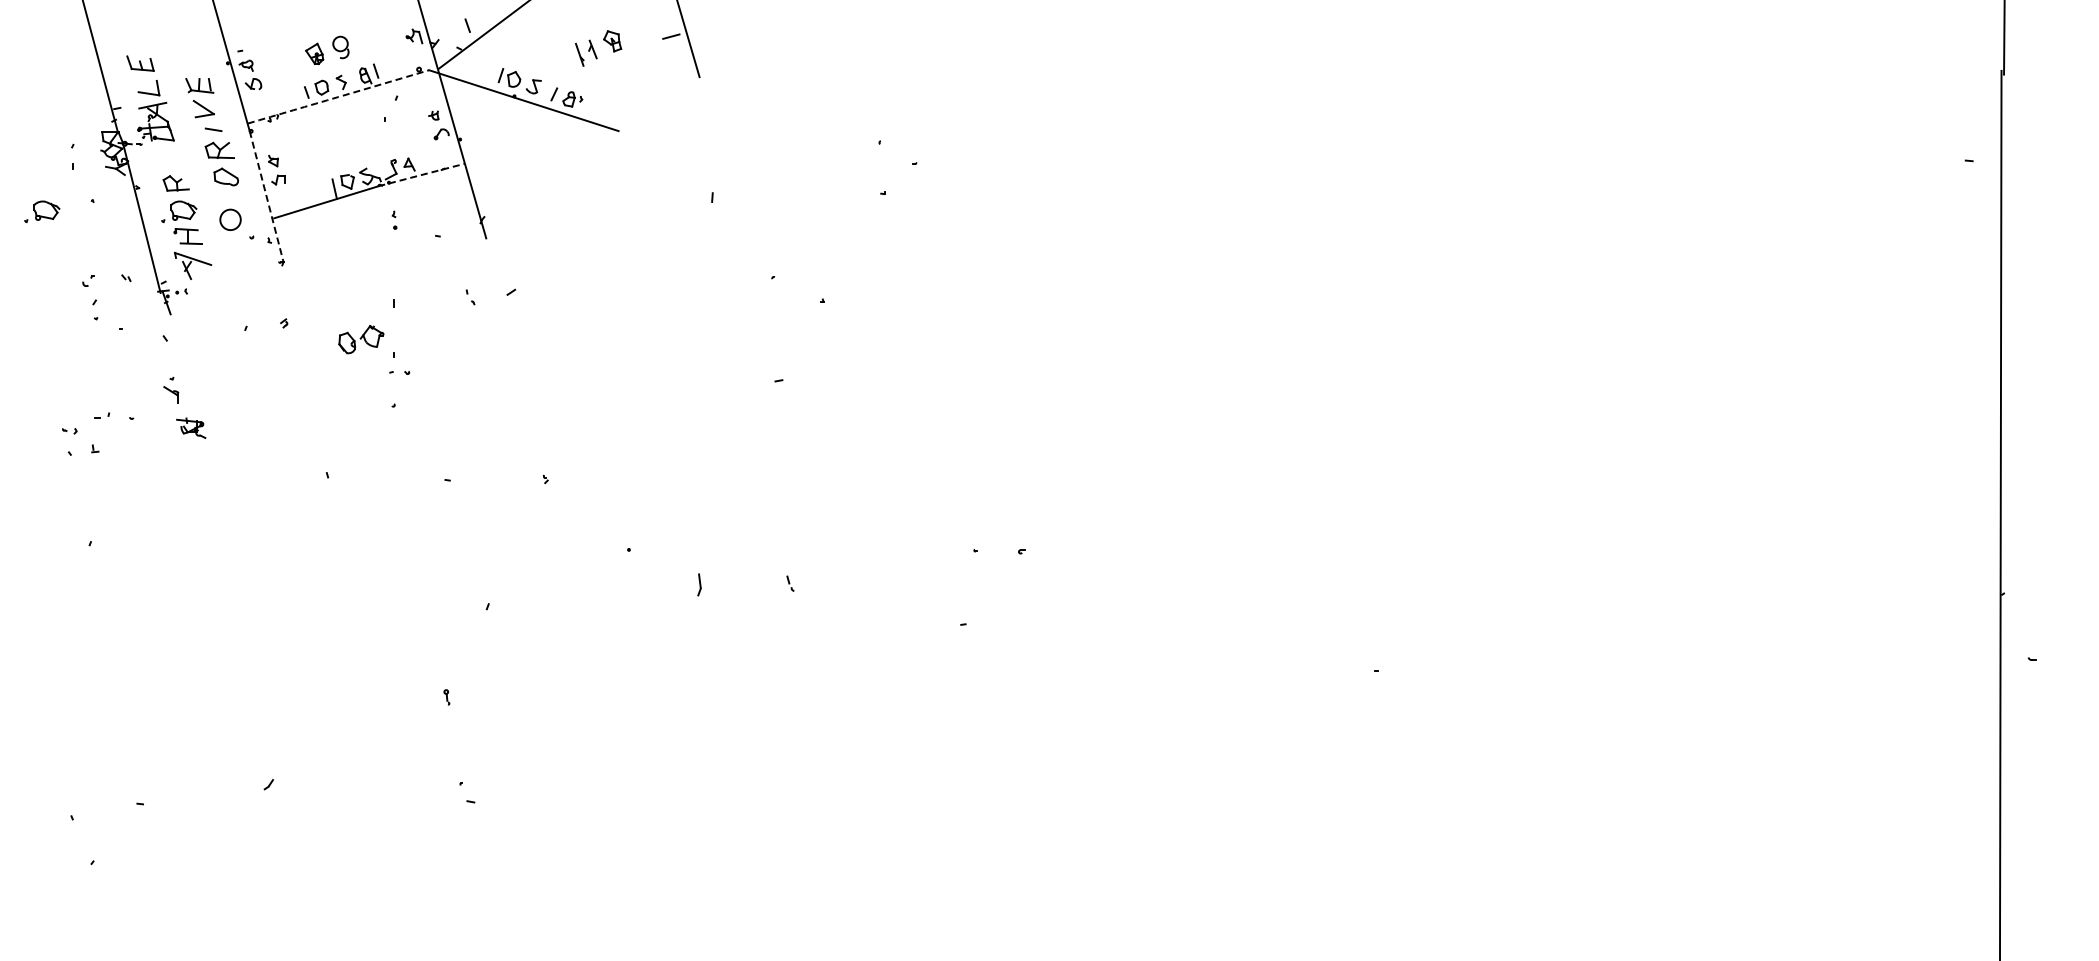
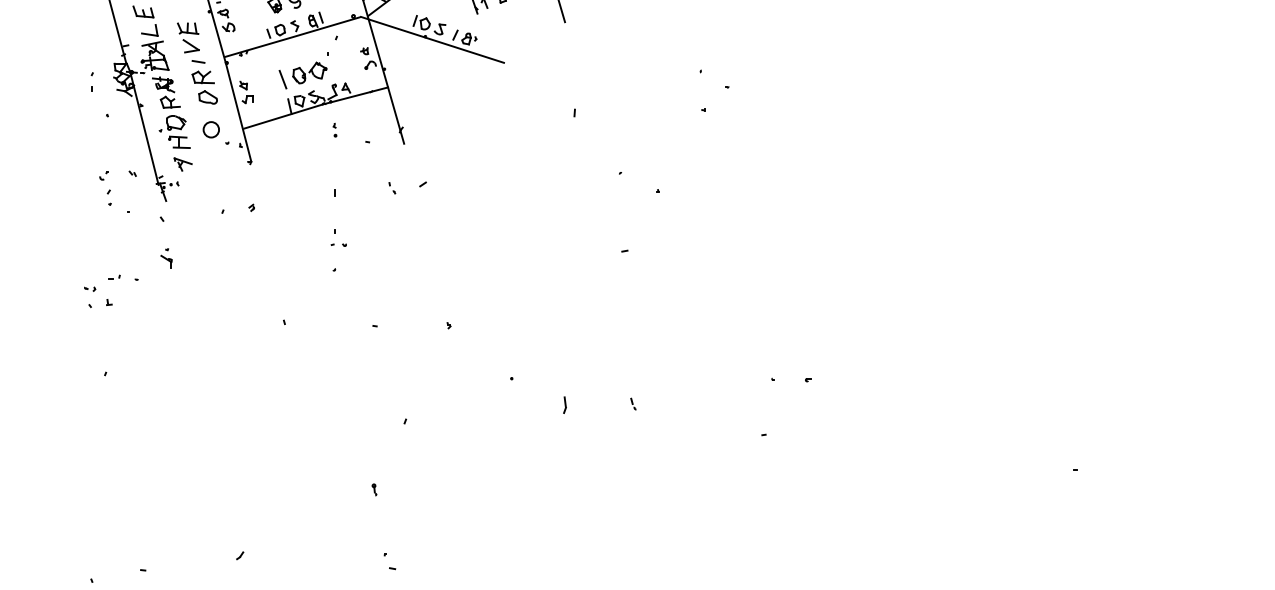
arc: (338, 97) -> (292, 37), dashed -> solid
line: (325, 152) -> (282, 78), added
line: (421, 175) -> (355, 96), dashed -> solid
line: (266, 196) -> (238, 112), dashed -> solid
part: (42, 211) -> (69, 123), removed
part: (193, 265) -> (183, 164), size x0.62
part: (361, 339) -> (310, 72), moved
part: (191, 427) -> (163, 84), moved

